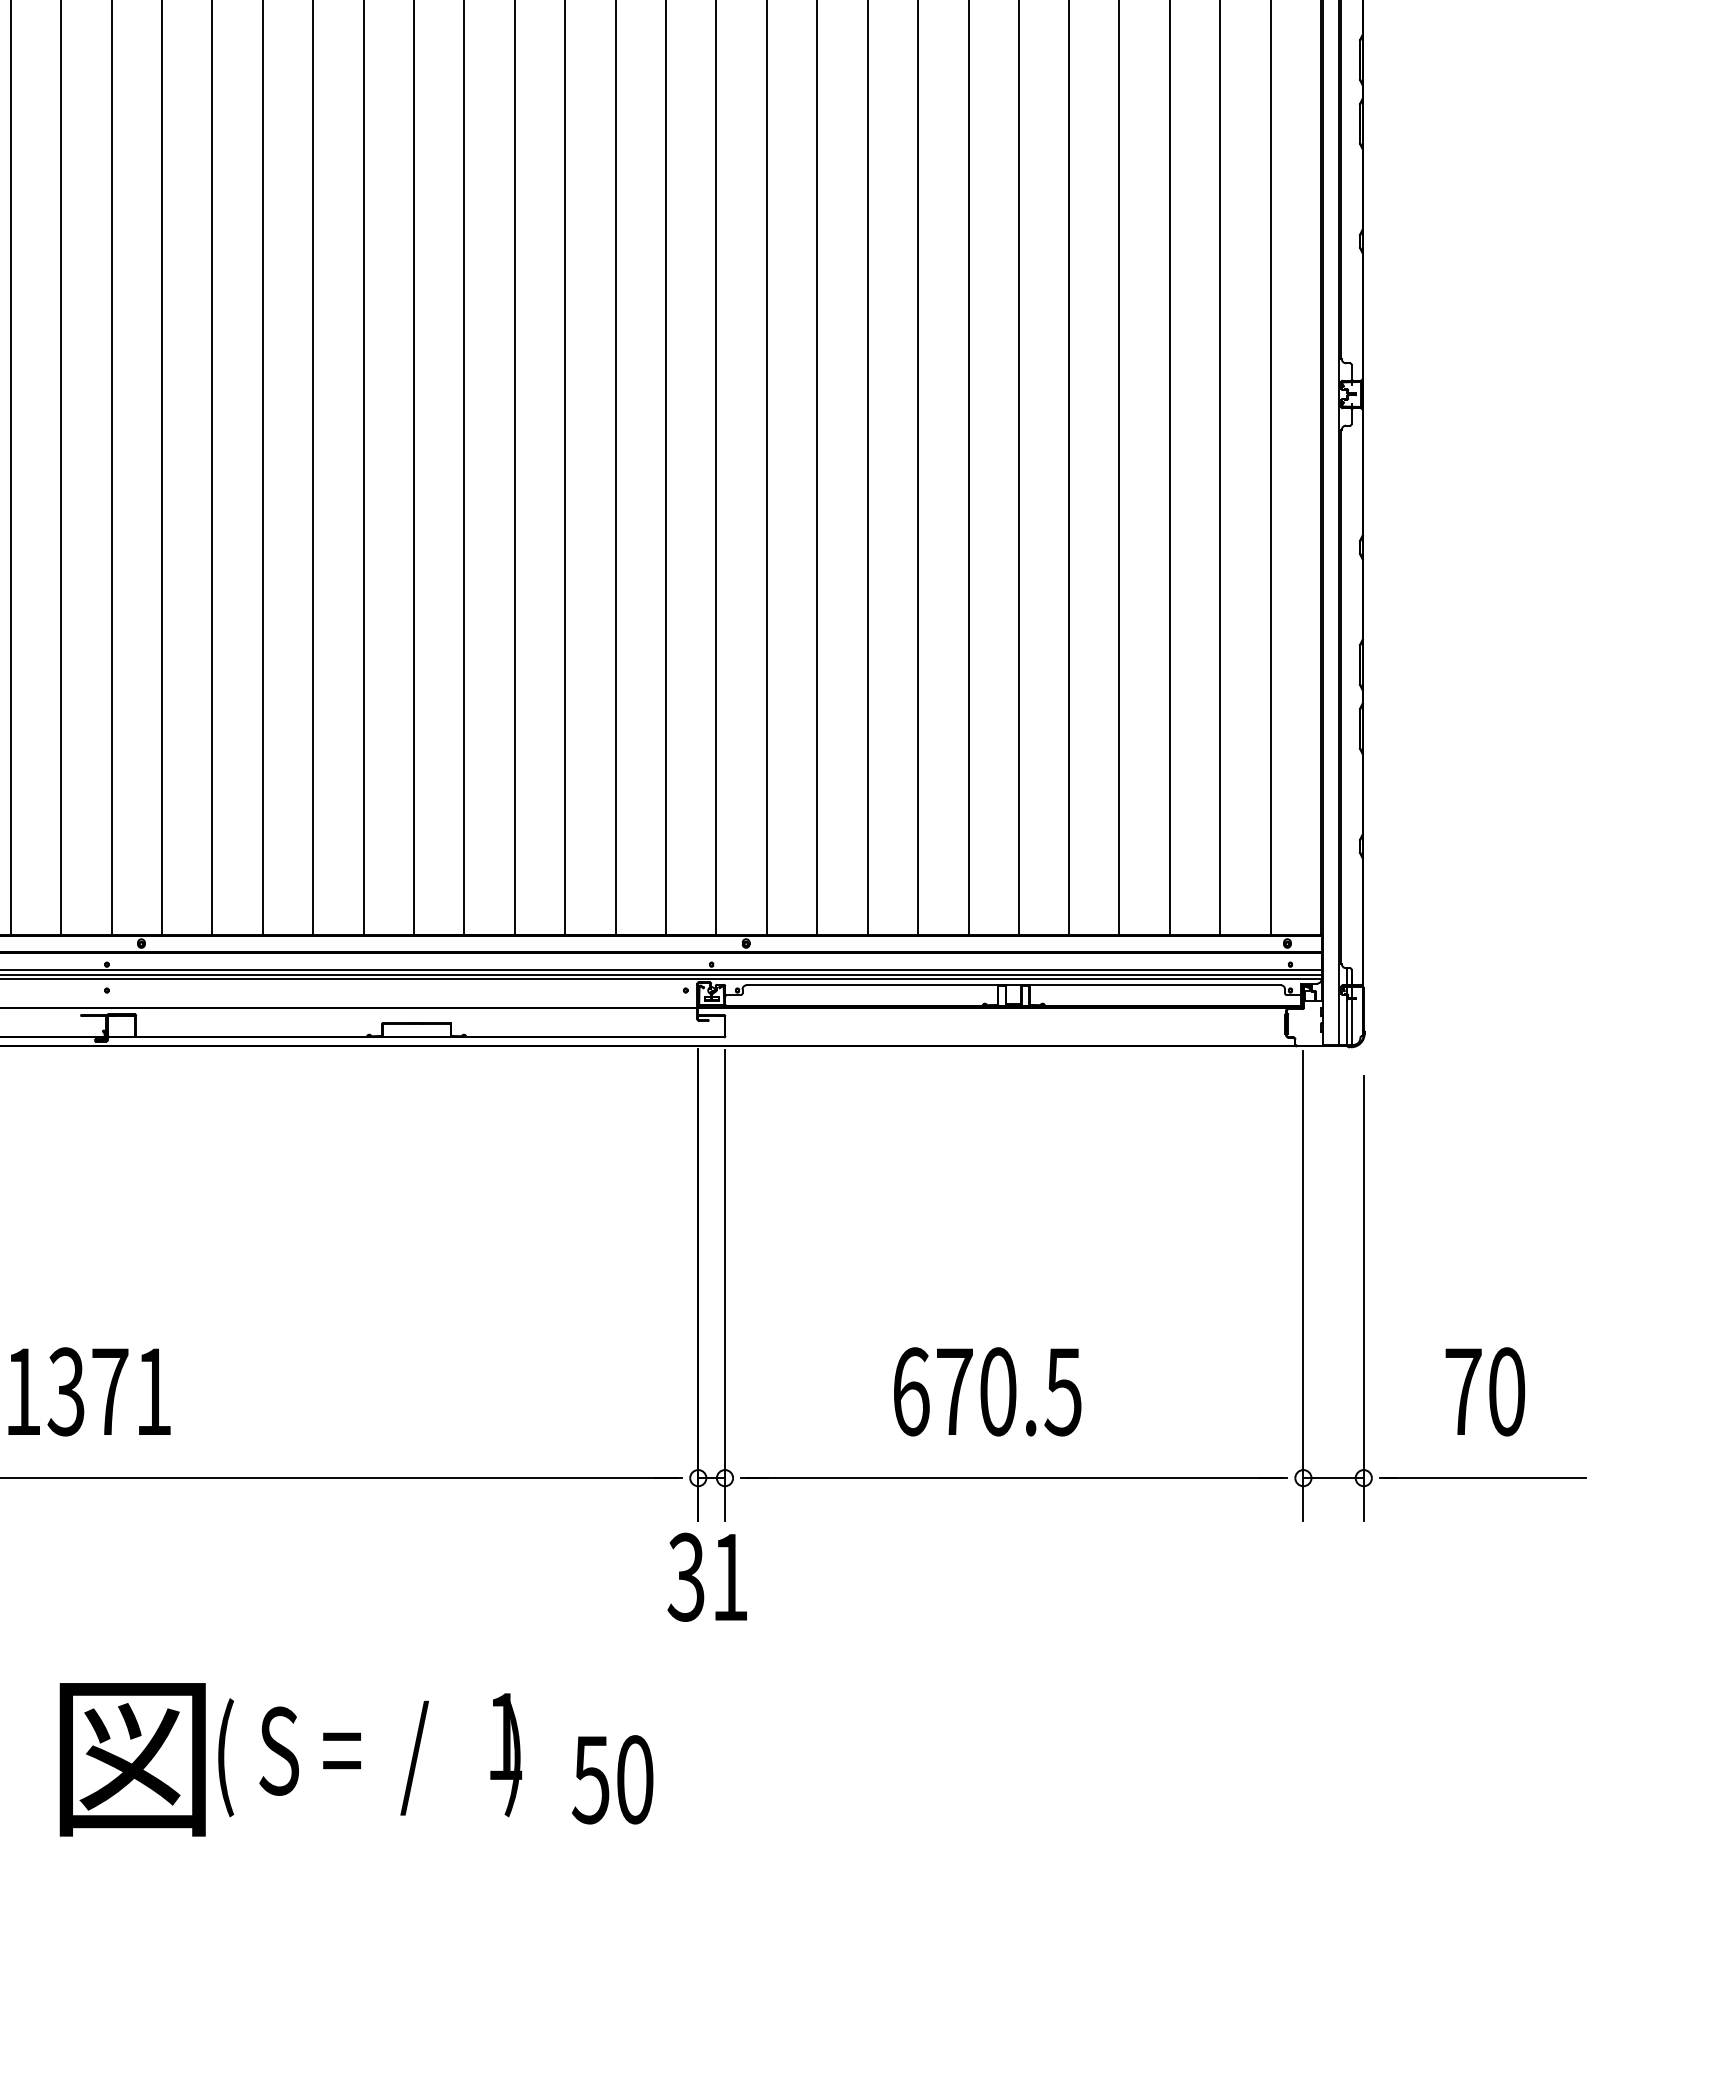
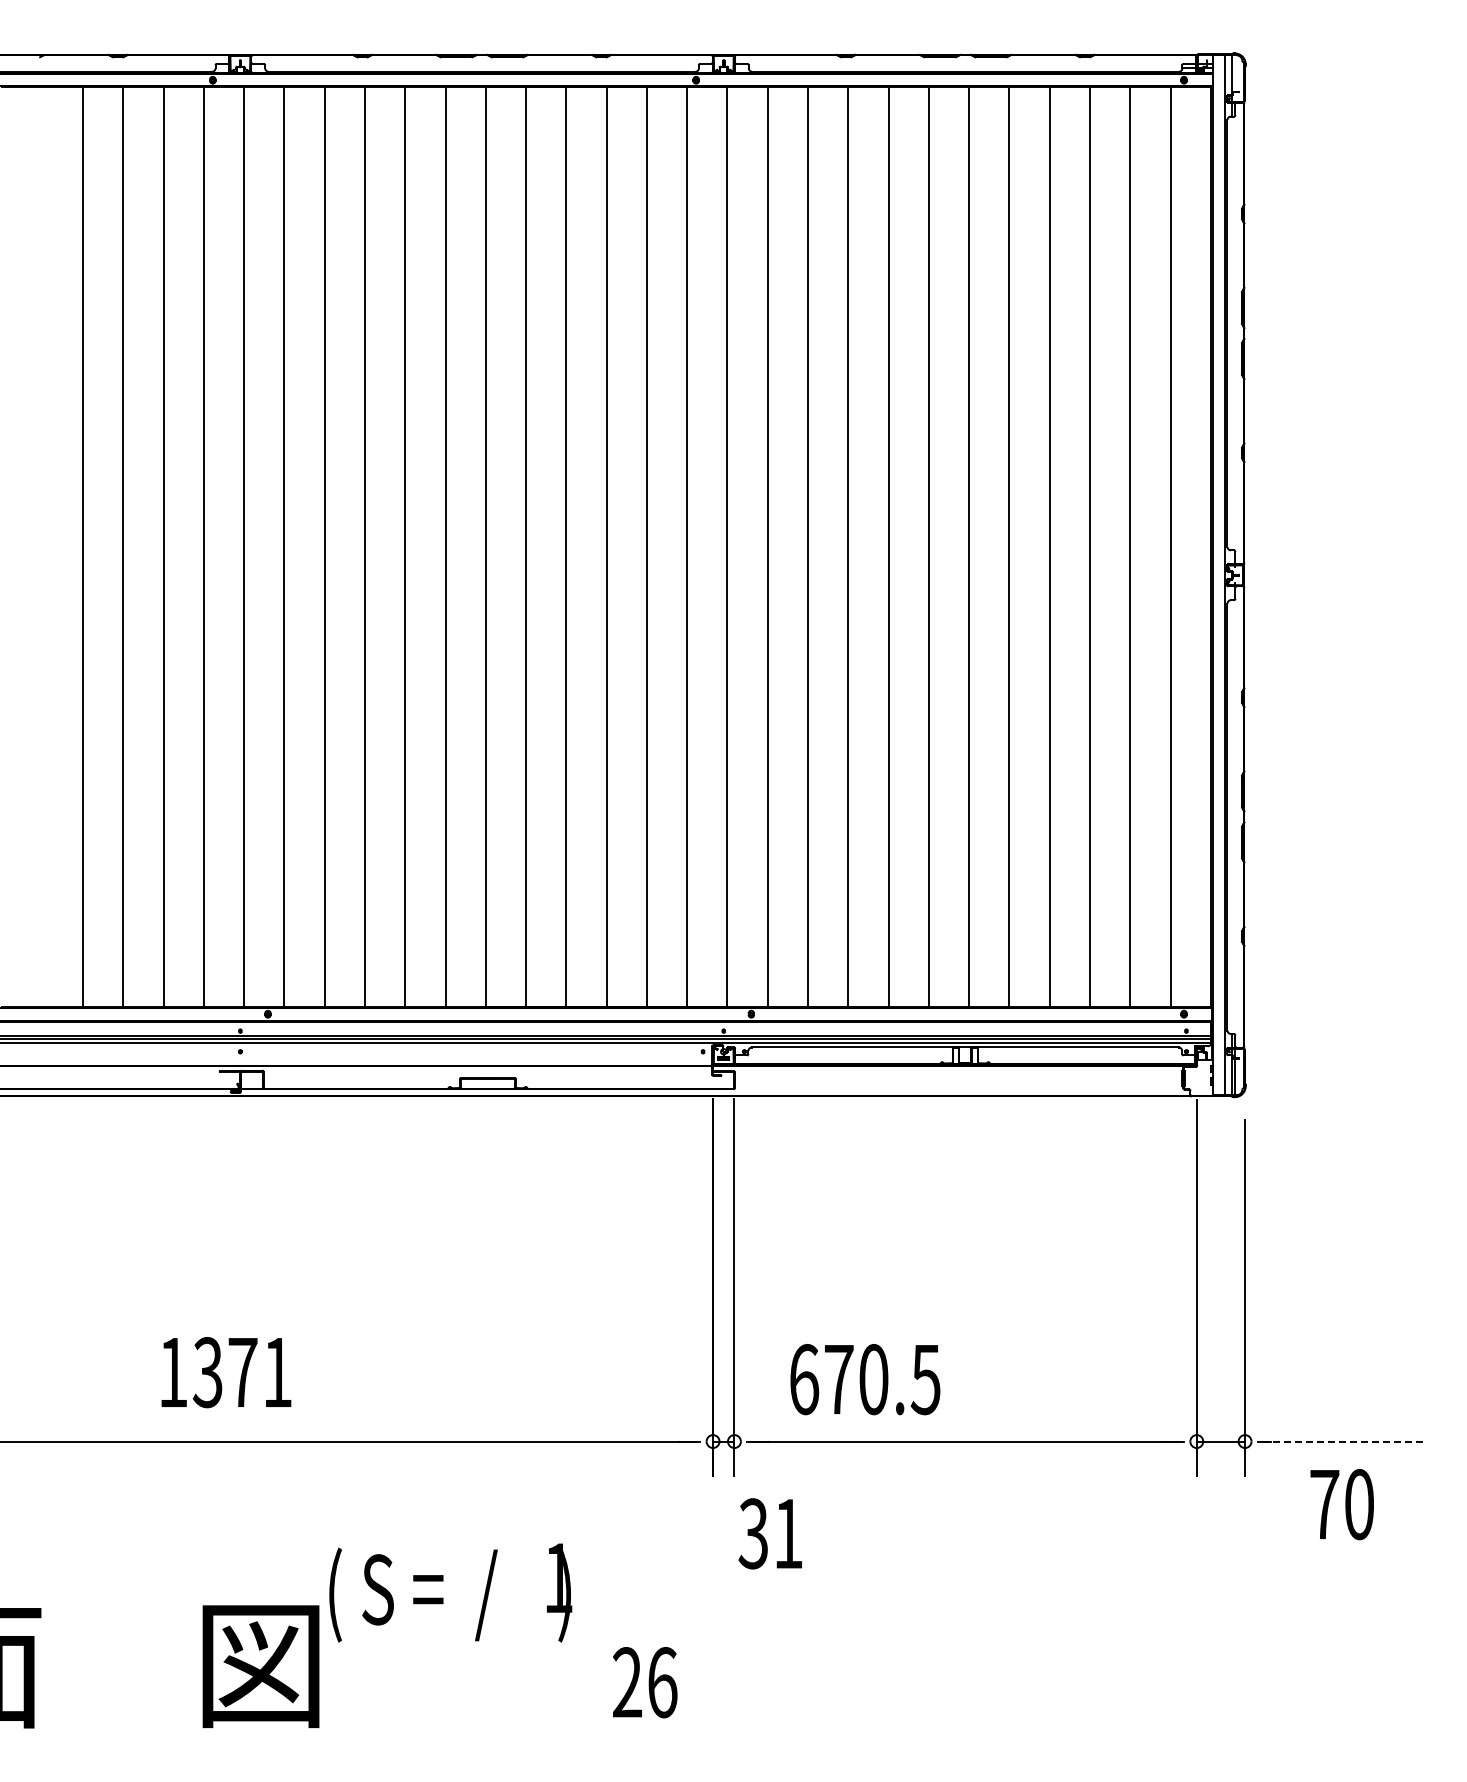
text: (987, 1391) -> (865, 1379), moved
text: (1484, 1391) -> (1341, 1504), moved
line: (1486, 1478) -> (1343, 1441), solid -> dashed
text: (706, 1576) -> (769, 1533), moved
text: (369, 1754) -> (450, 1592), moved
text: (612, 1779) -> (644, 1682), 50 -> 26

